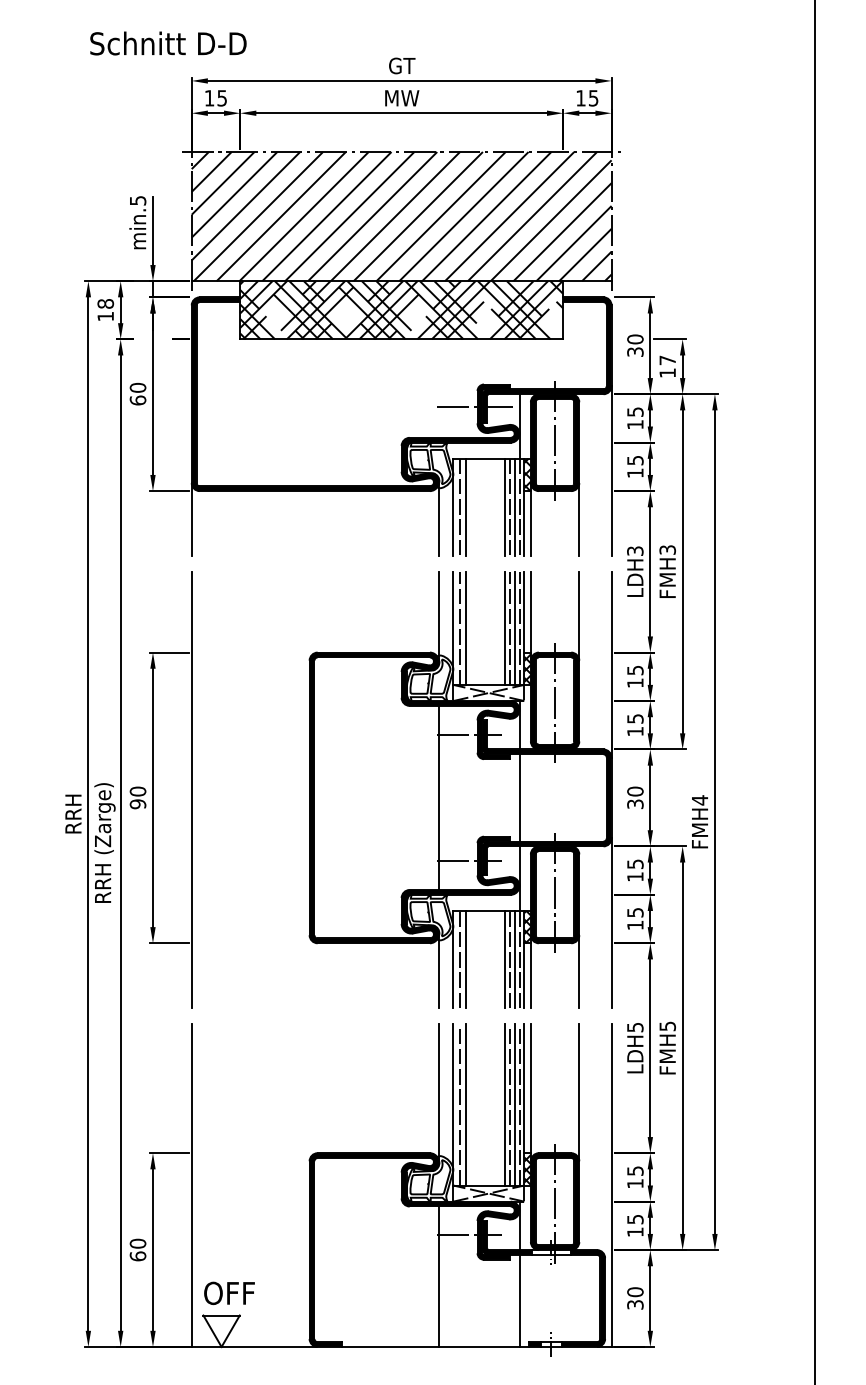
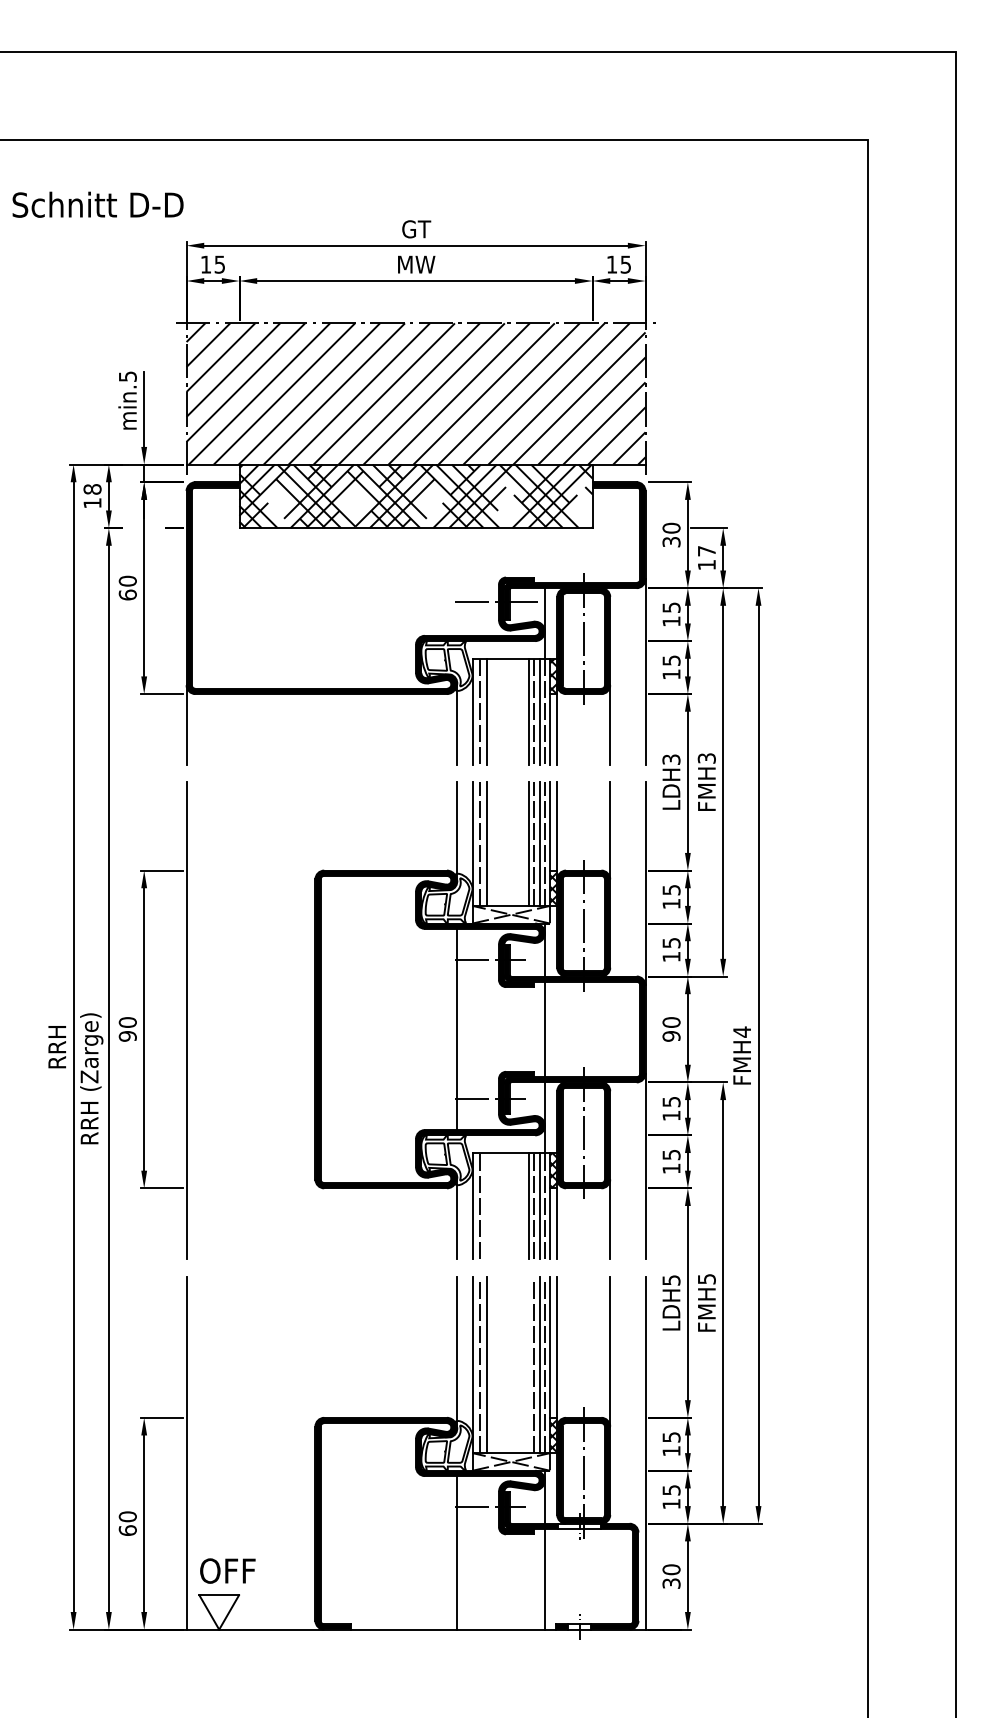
text: (167, 43) -> (97, 204), moved
text: (635, 804) -> (671, 1036), 30 -> 90
line: (466, 958) -> (486, 1205), removed
line: (505, 1104) -> (529, 1364), removed

